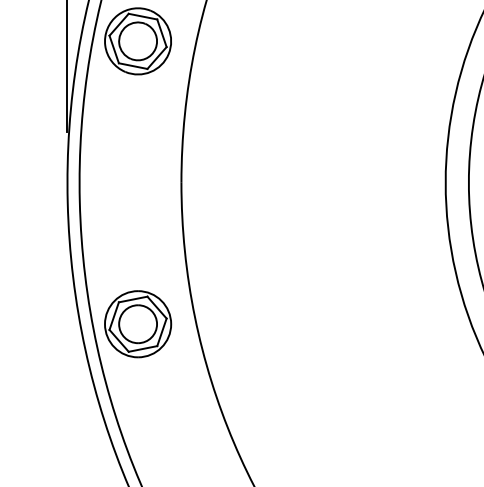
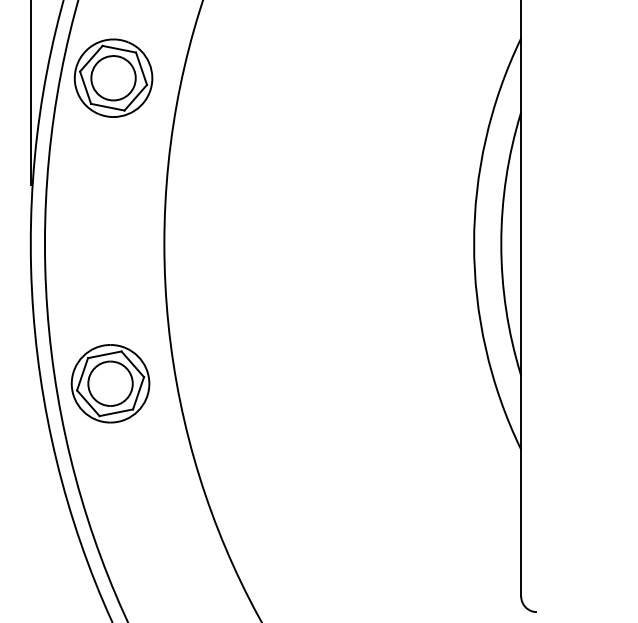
part: (138, 323) -> (110, 383), moved

